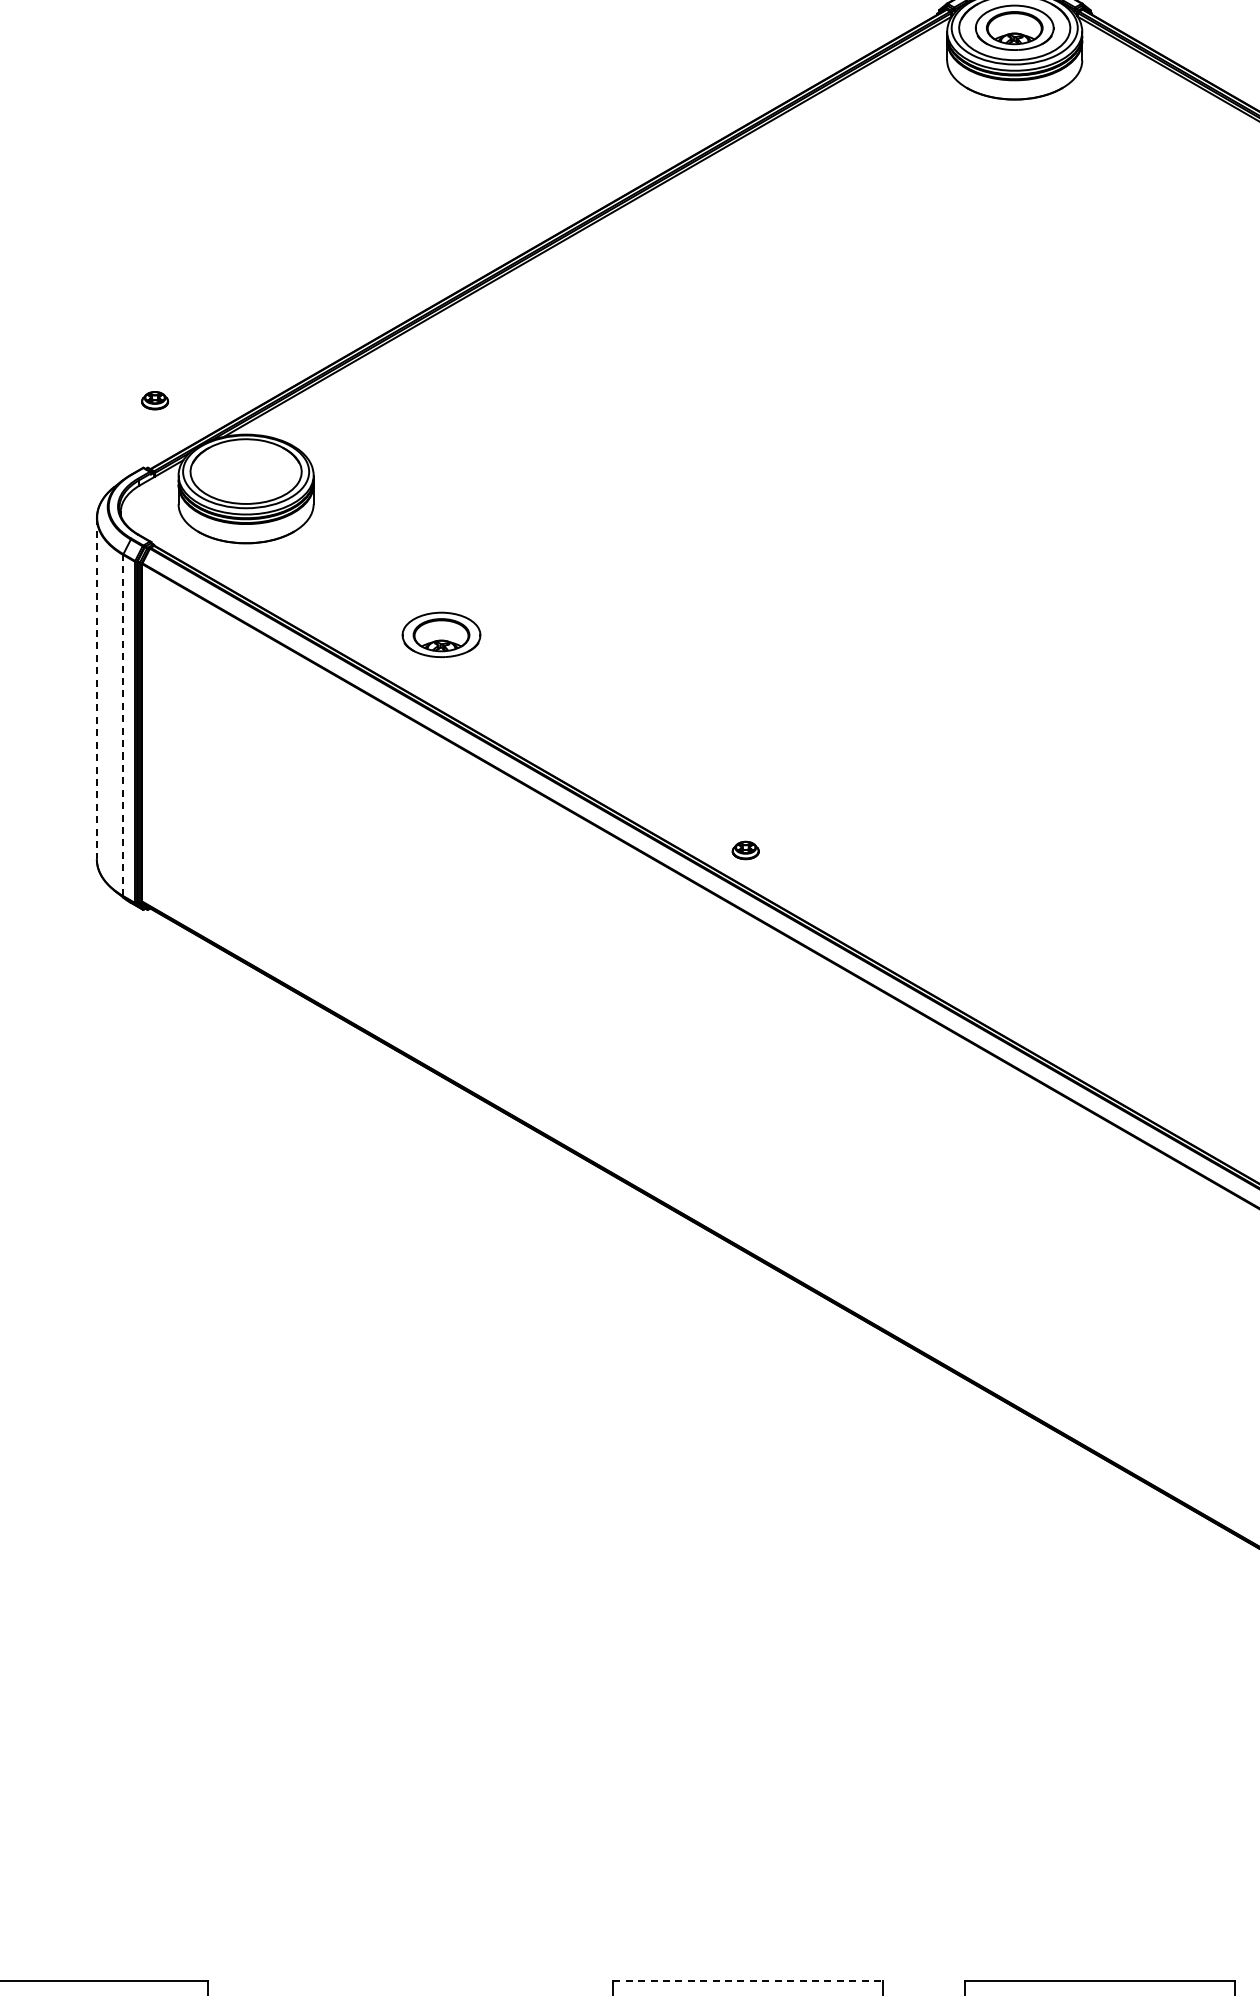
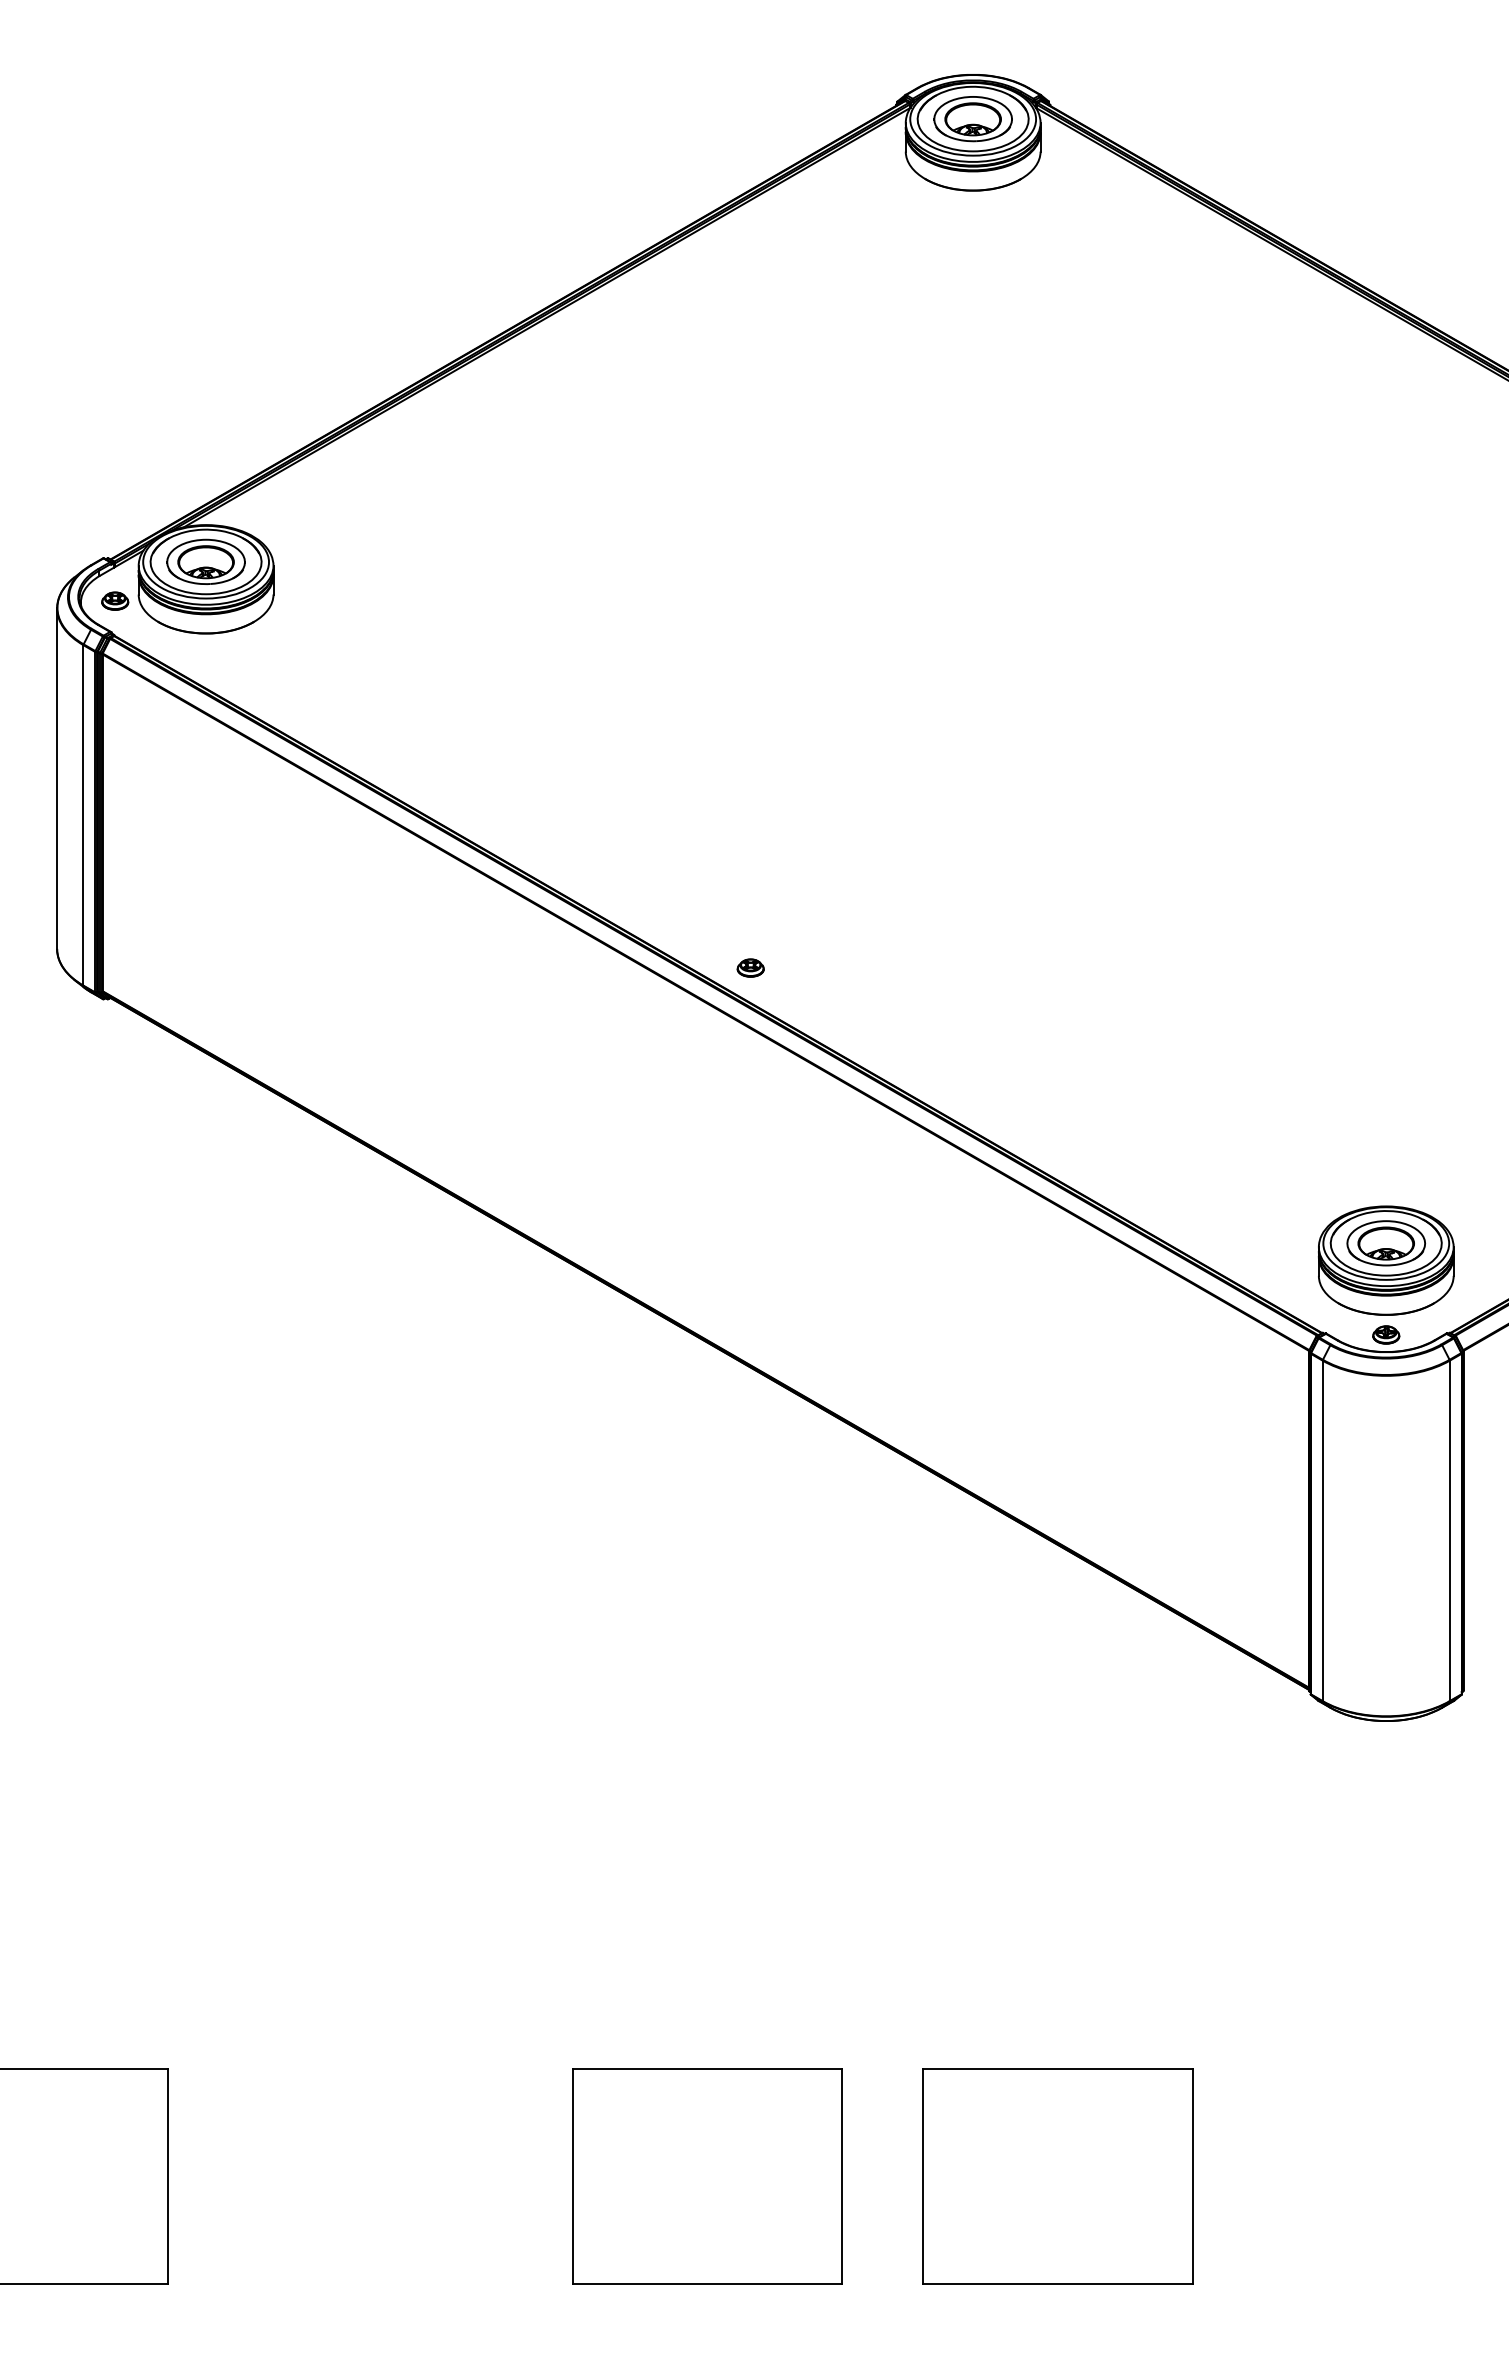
part: (155, 400) -> (115, 600), moved
part: (440, 634) -> (205, 561), moved
line: (97, 689) -> (57, 779), dashed -> solid
line: (123, 724) -> (83, 814), dashed -> solid
part: (745, 849) -> (750, 967), moved
line: (748, 1981) -> (707, 2068), dashed -> solid

